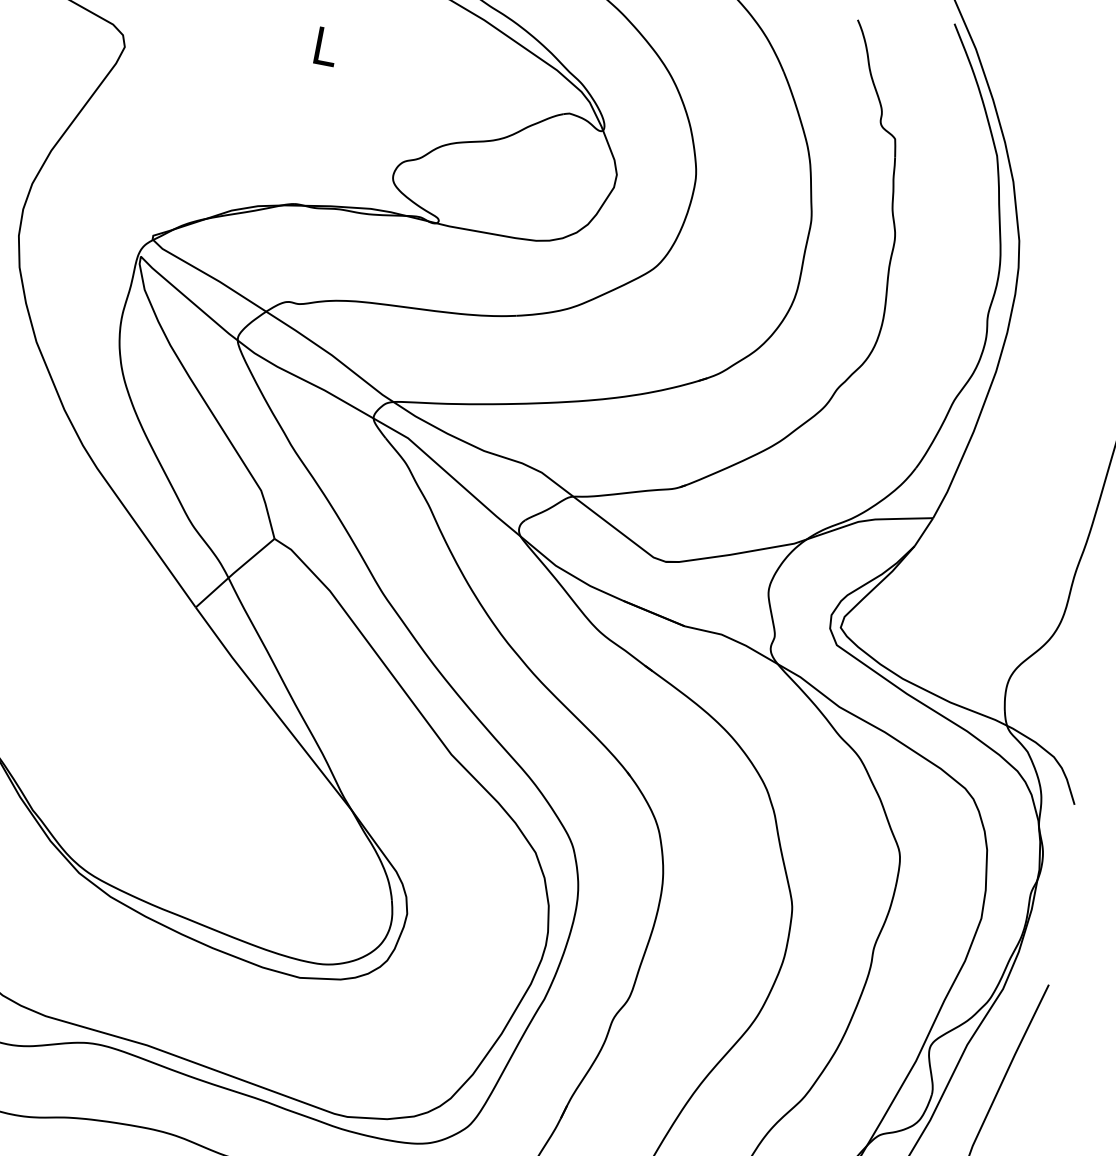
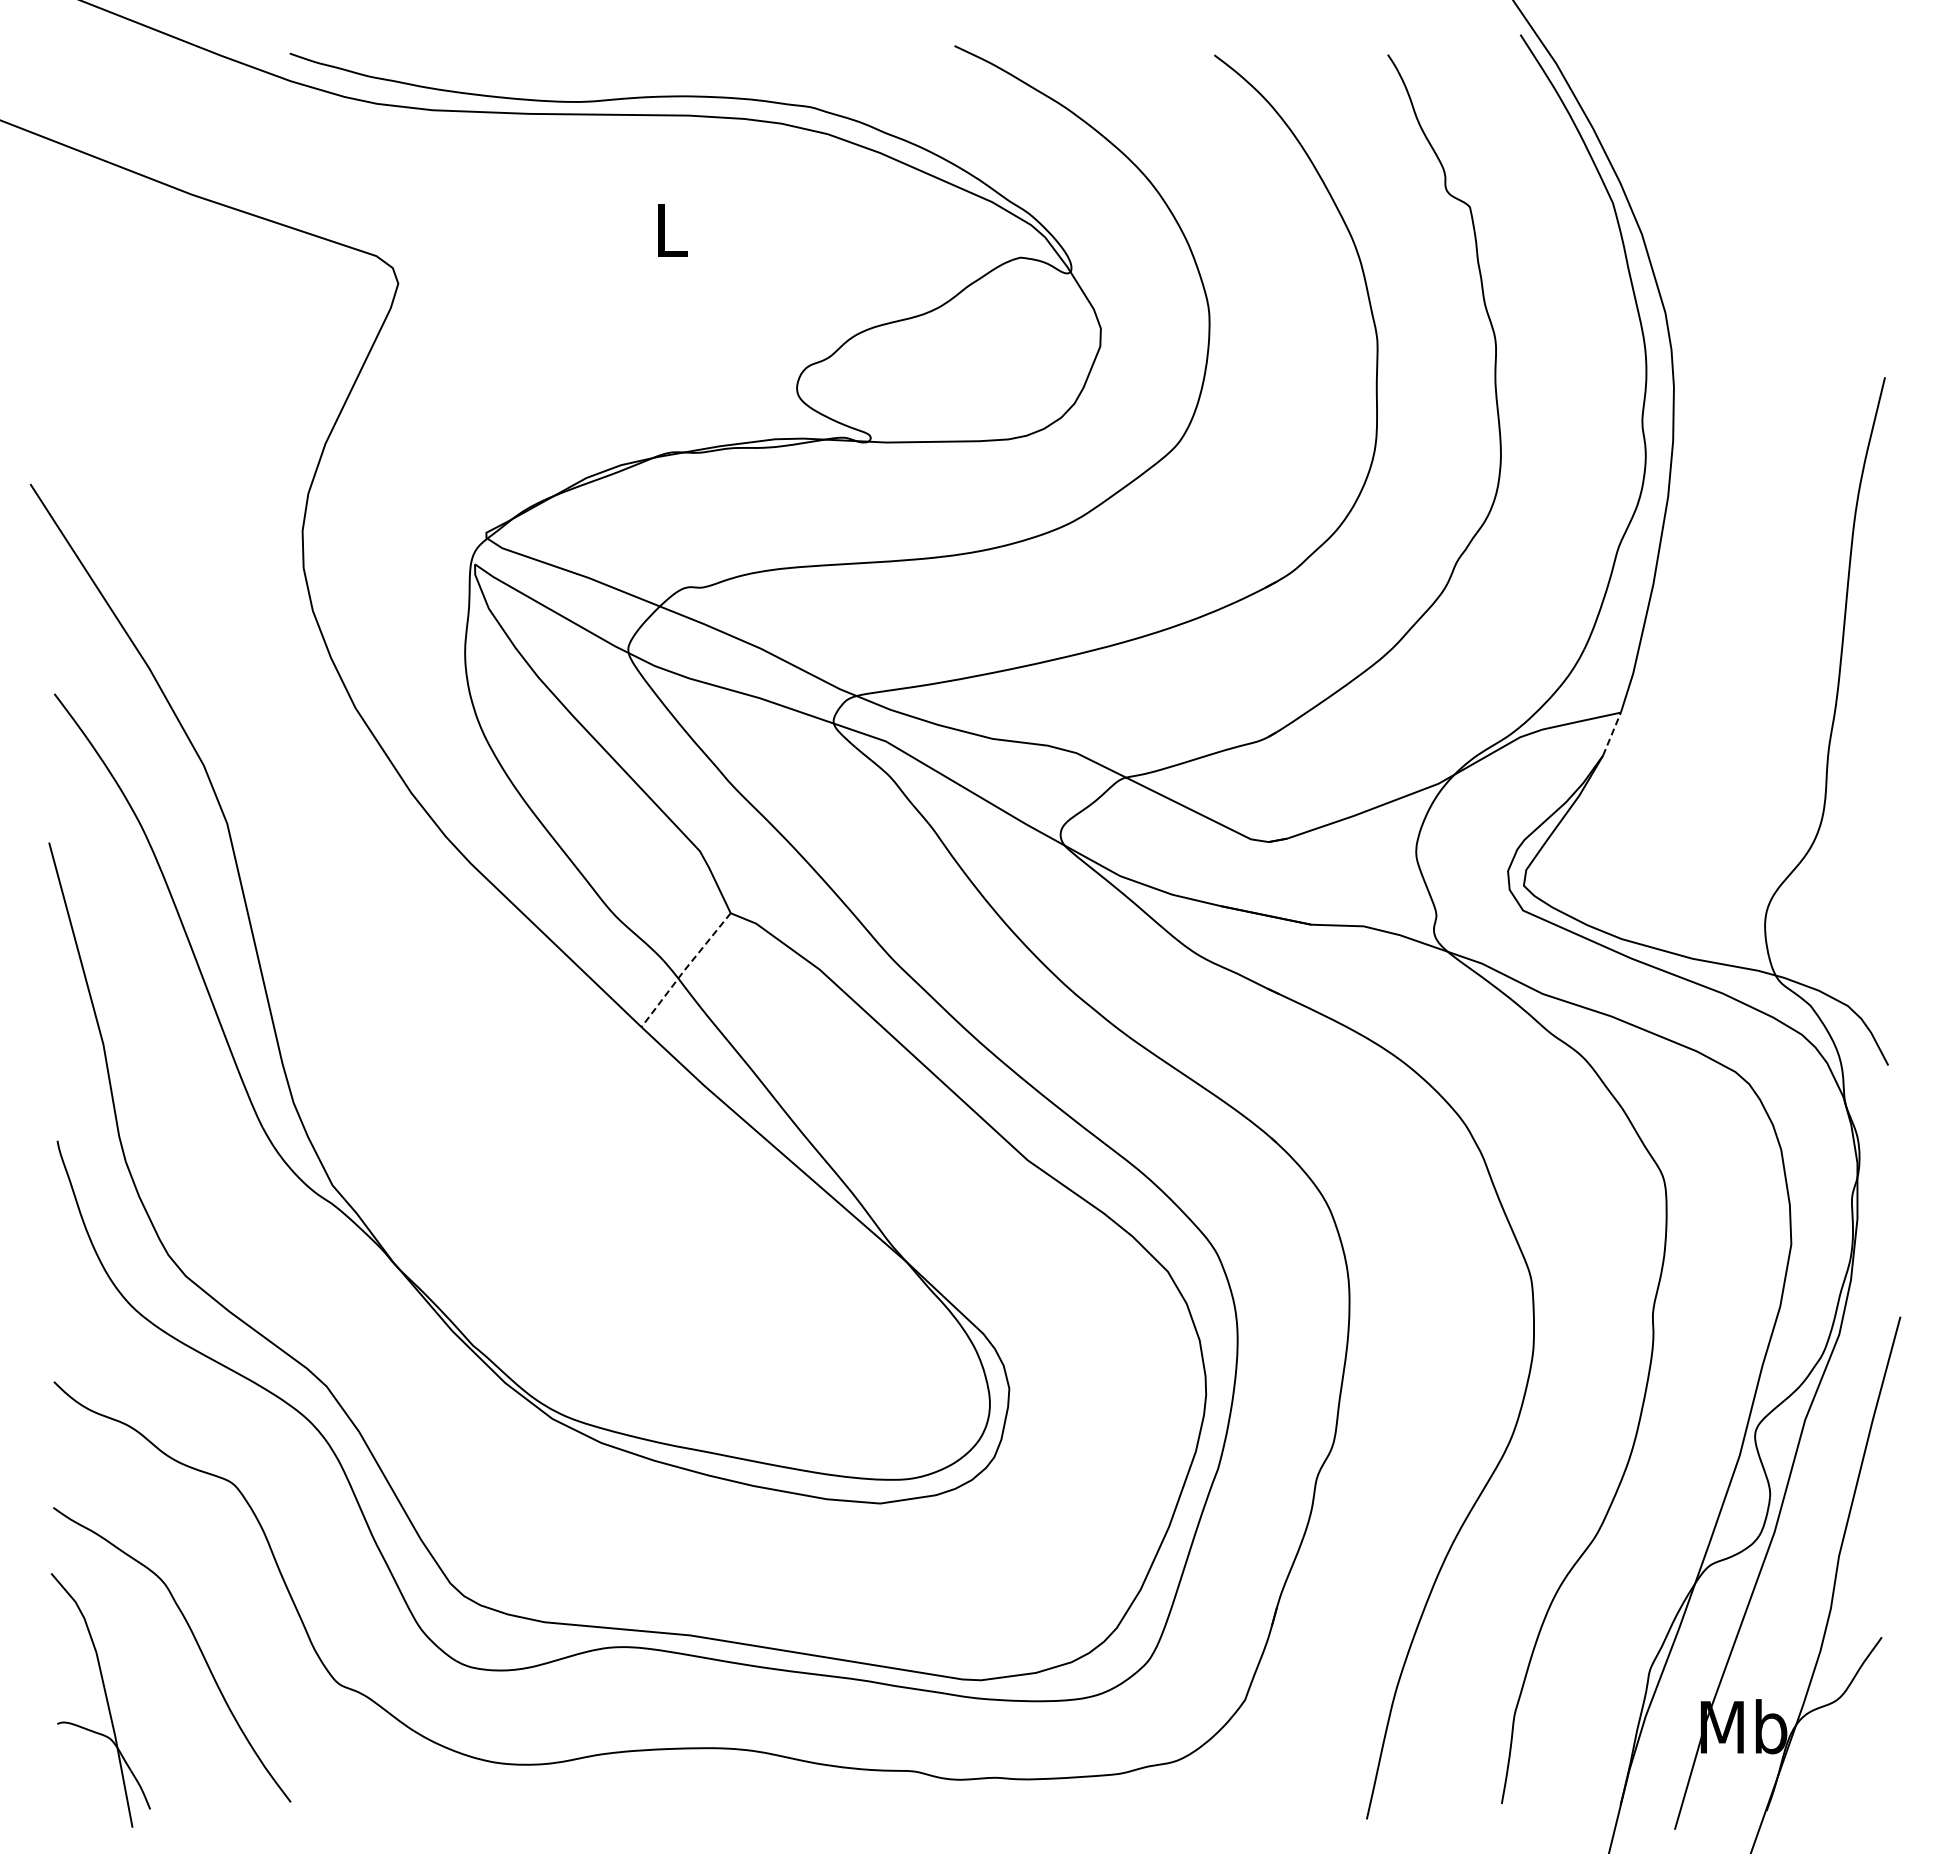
line: (924, 531) -> (1612, 733), solid -> dashed
line: (233, 573) -> (684, 970), solid -> dashed

